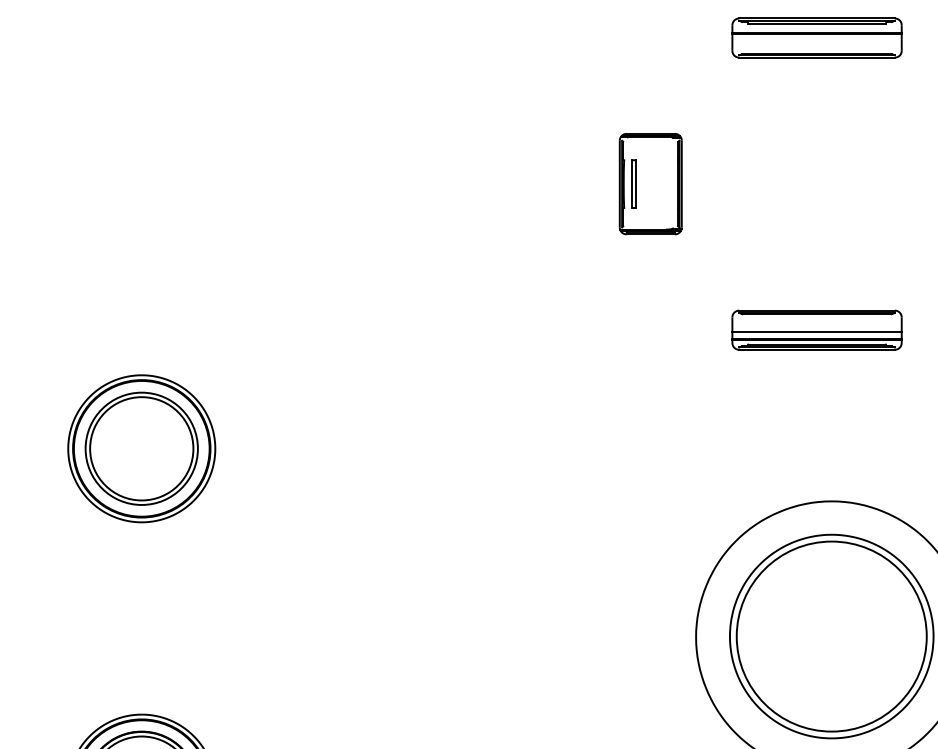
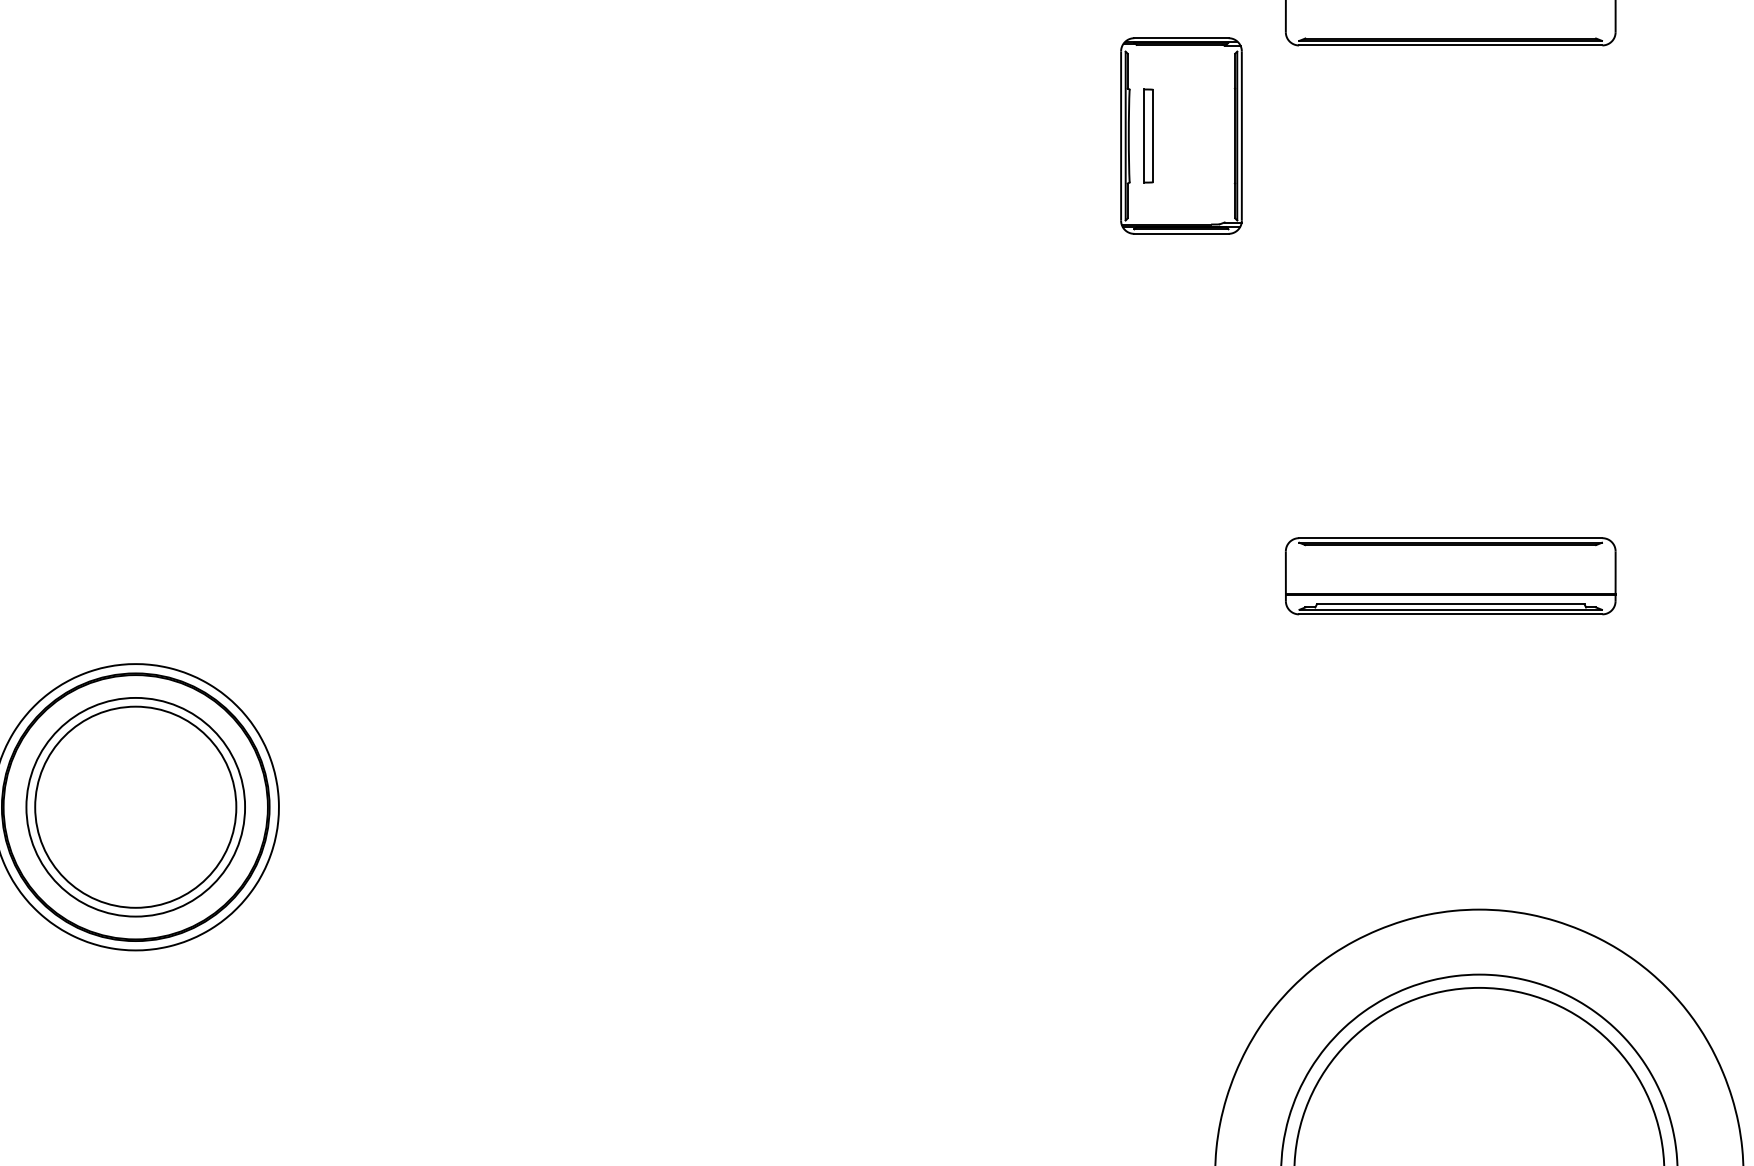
part: (650, 184) -> (1180, 136), moved
line: (816, 332) -> (1449, 580), removed

